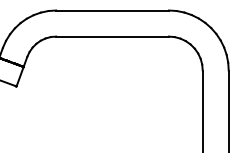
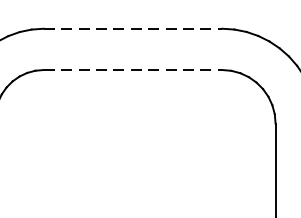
line: (113, 10) -> (134, 28), solid -> dashed
line: (113, 36) -> (134, 69), solid -> dashed

